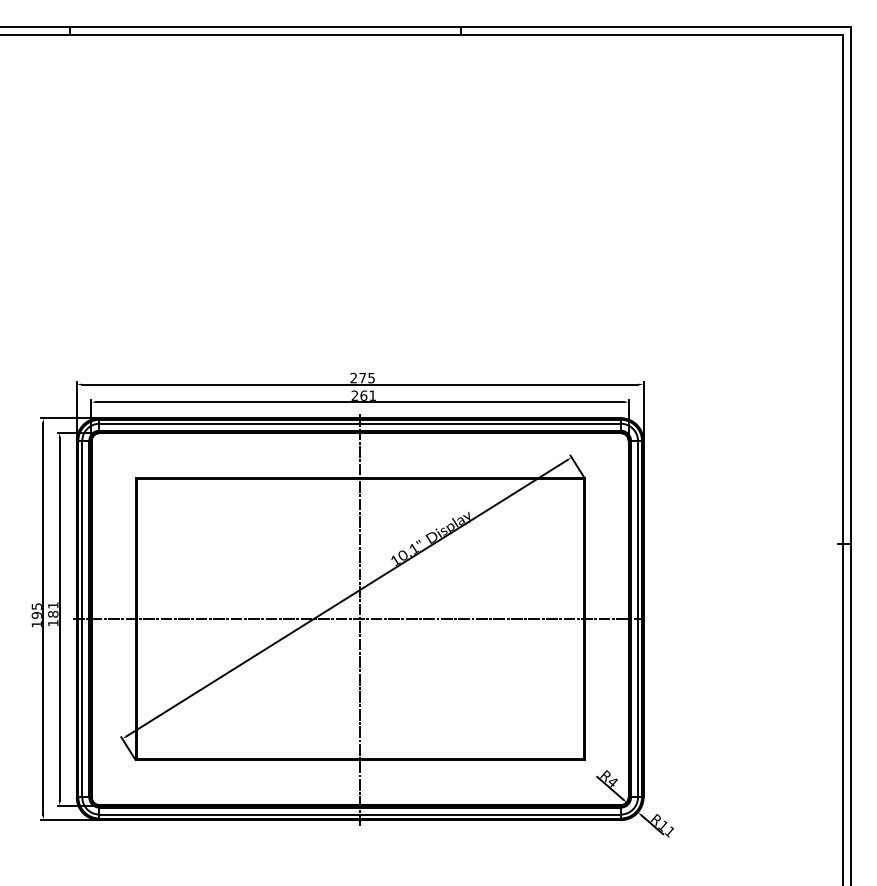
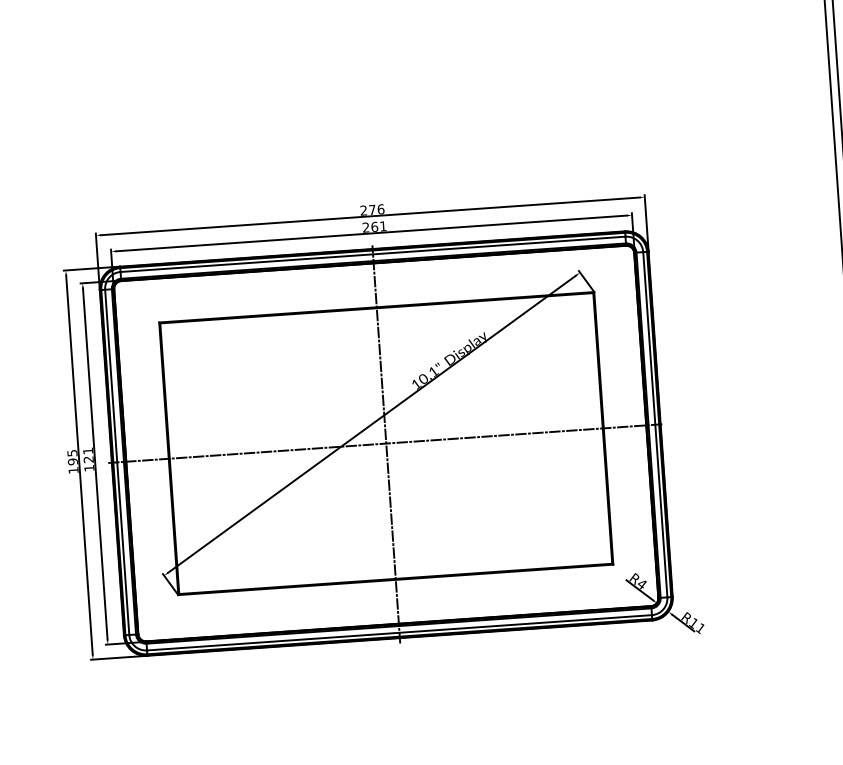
text: (371, 377) -> (380, 208), 275 -> 276
text: (53, 613) -> (88, 458), 181 -> 121

